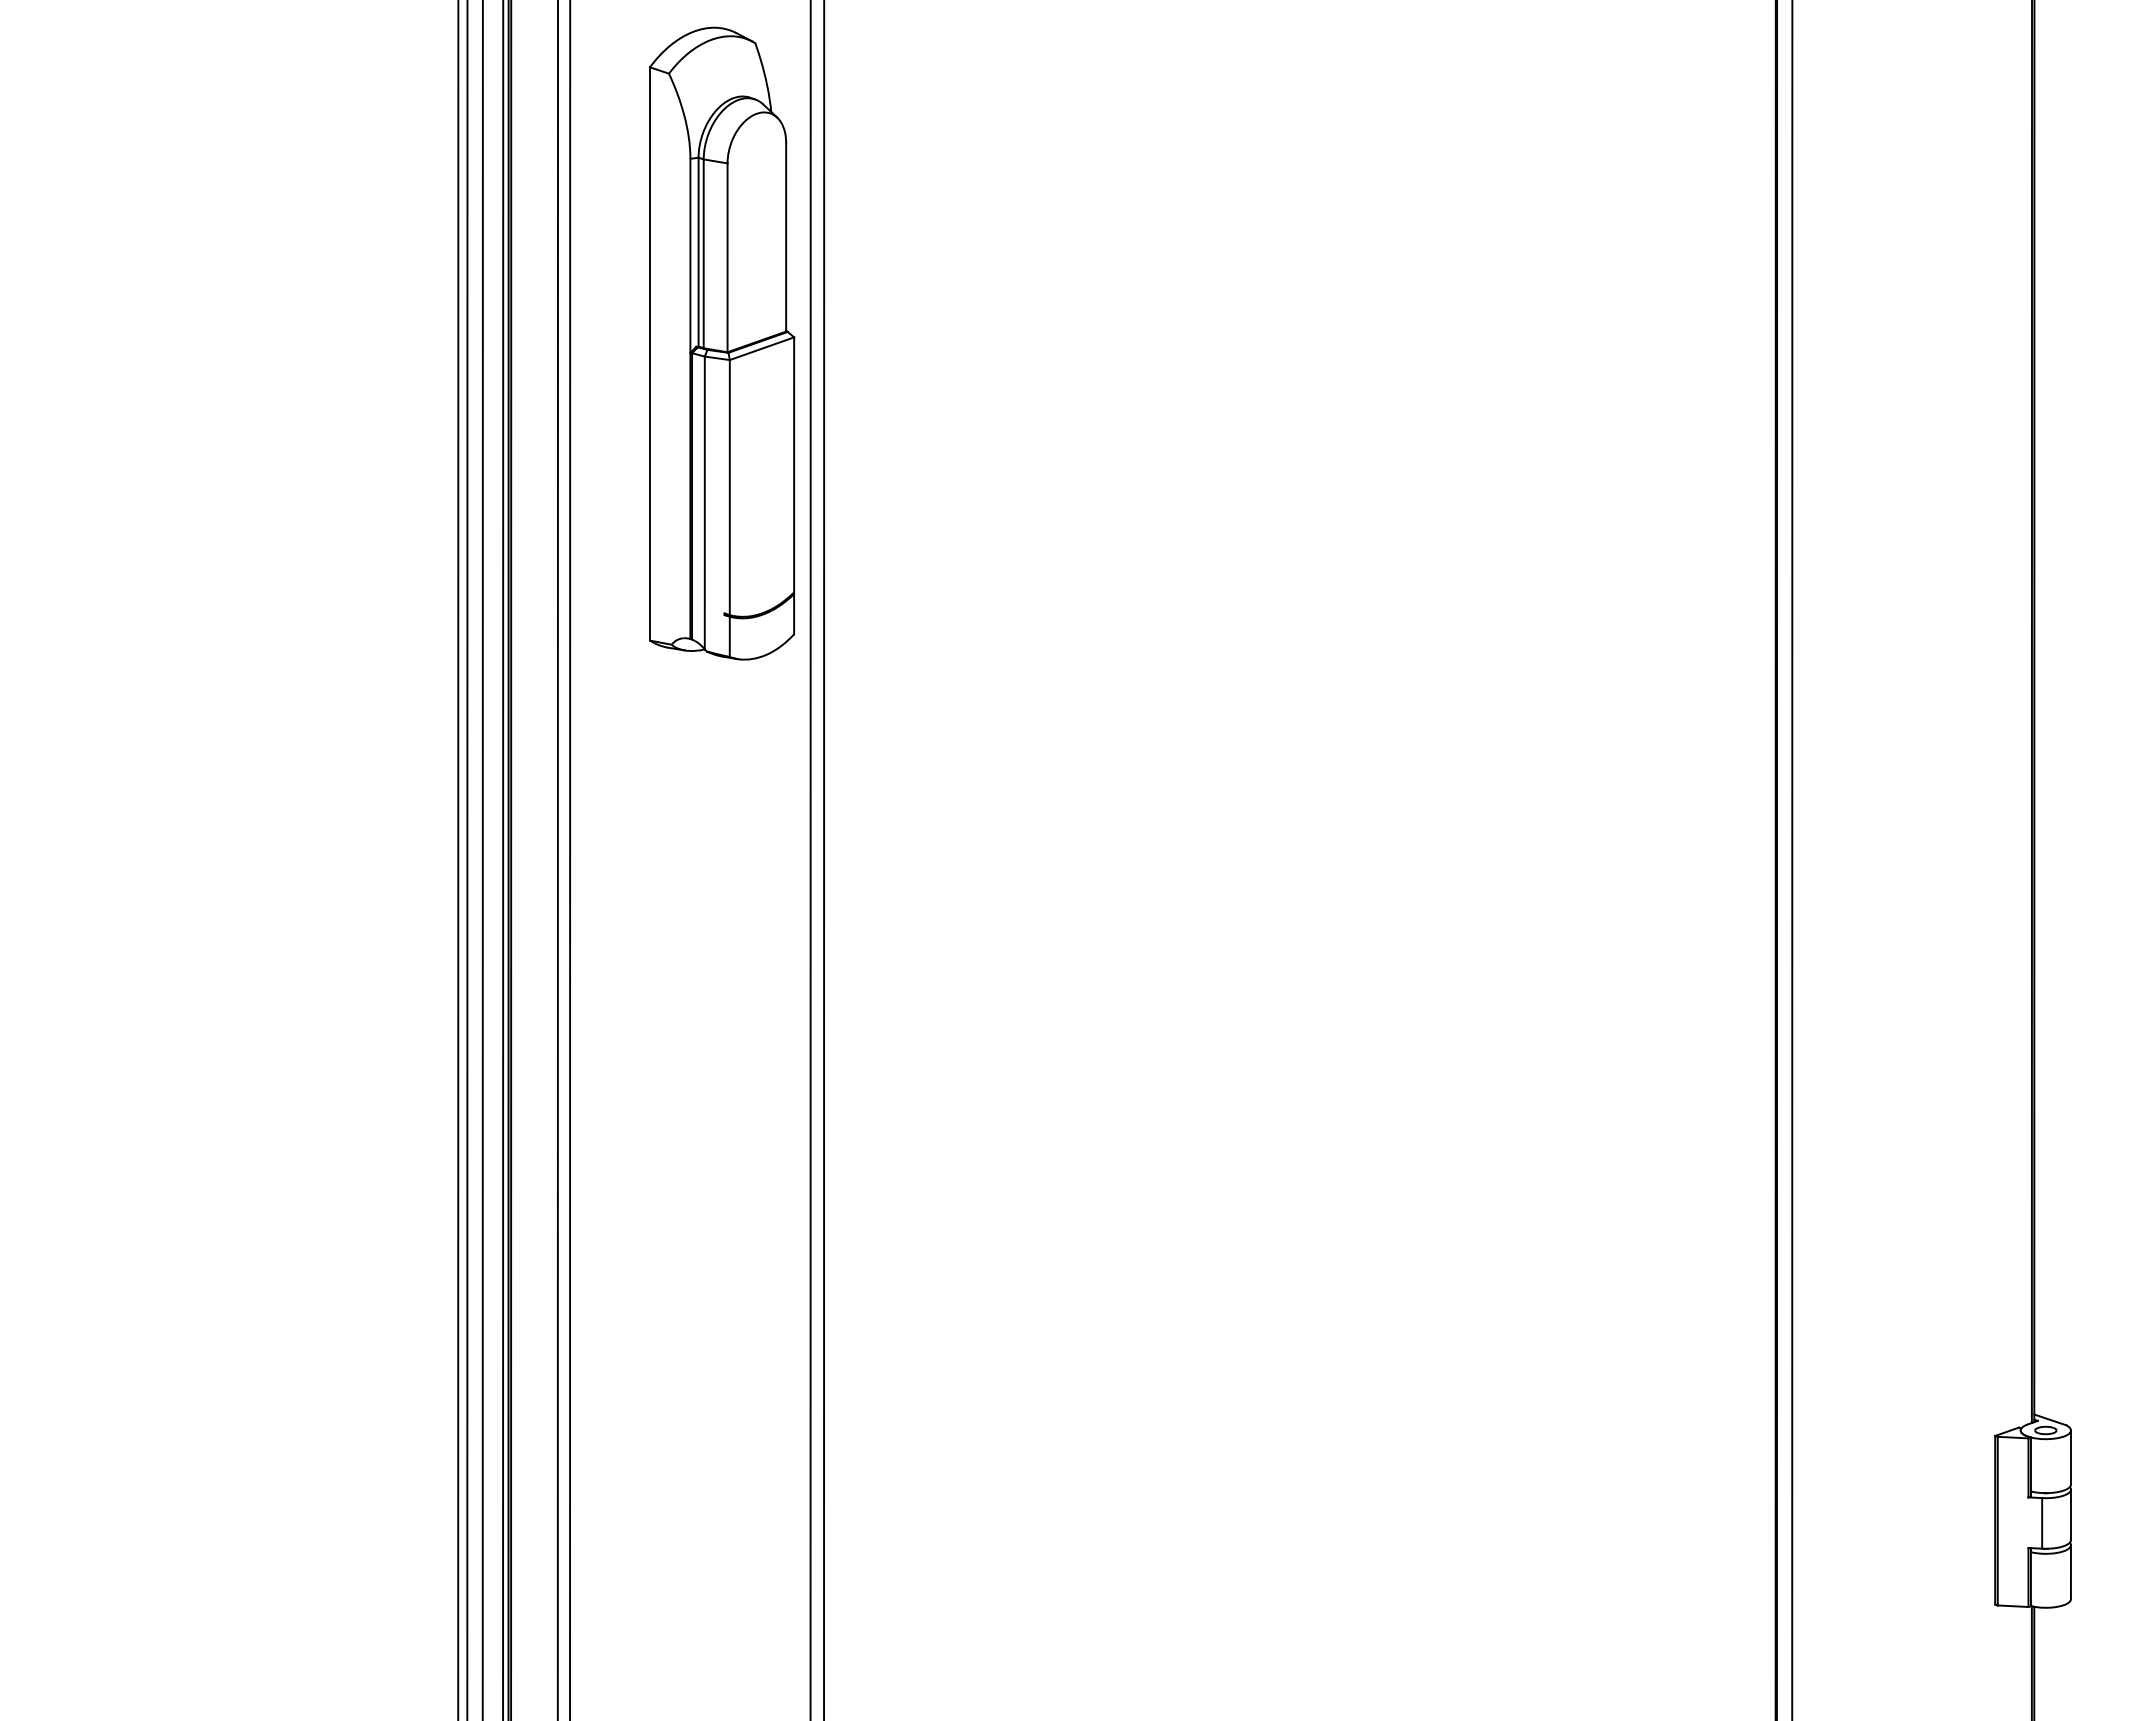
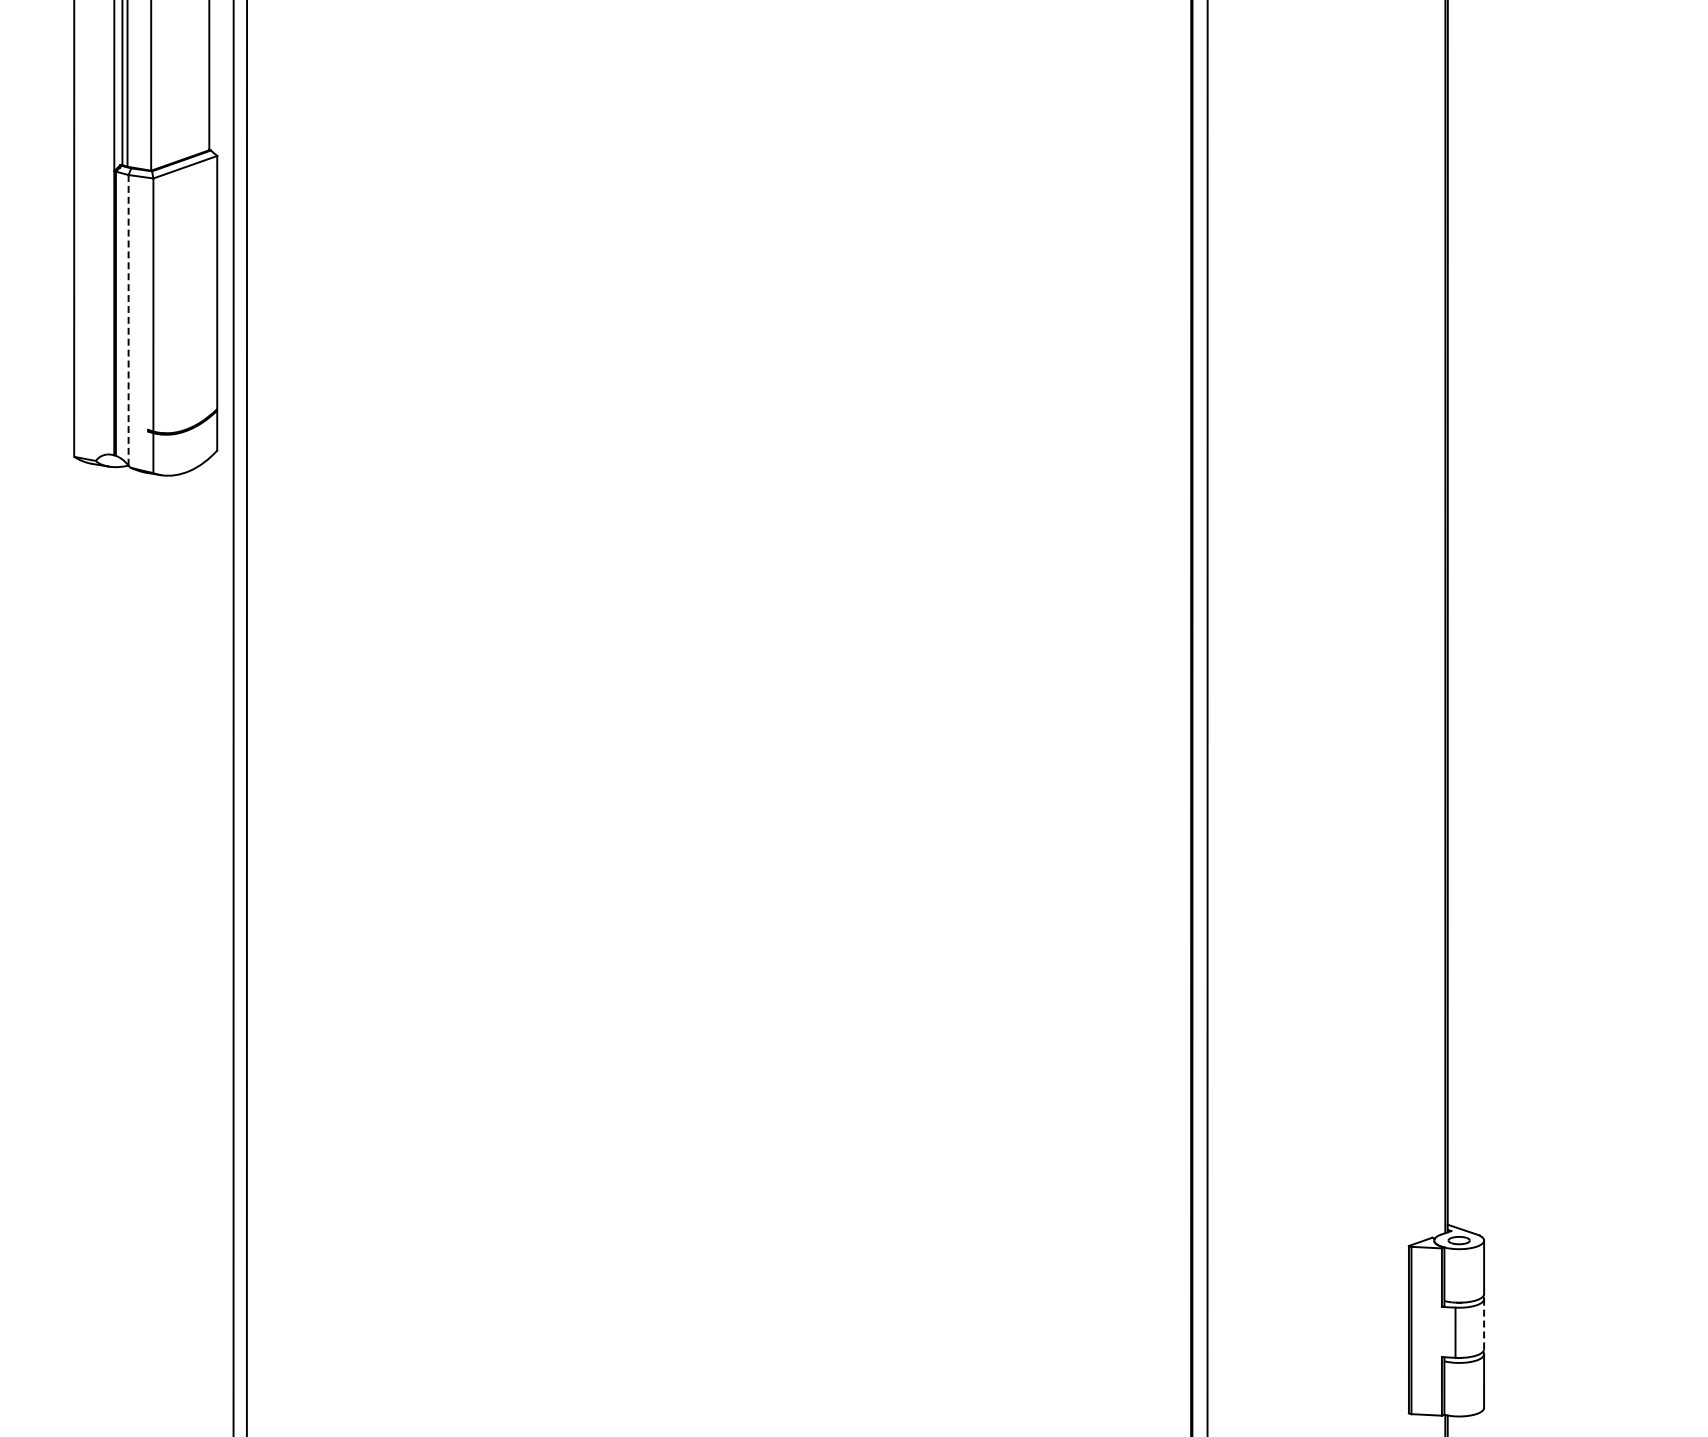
line: (704, 503) -> (128, 320), solid -> dashed
line: (2070, 1514) -> (1483, 1323), solid -> dashed

